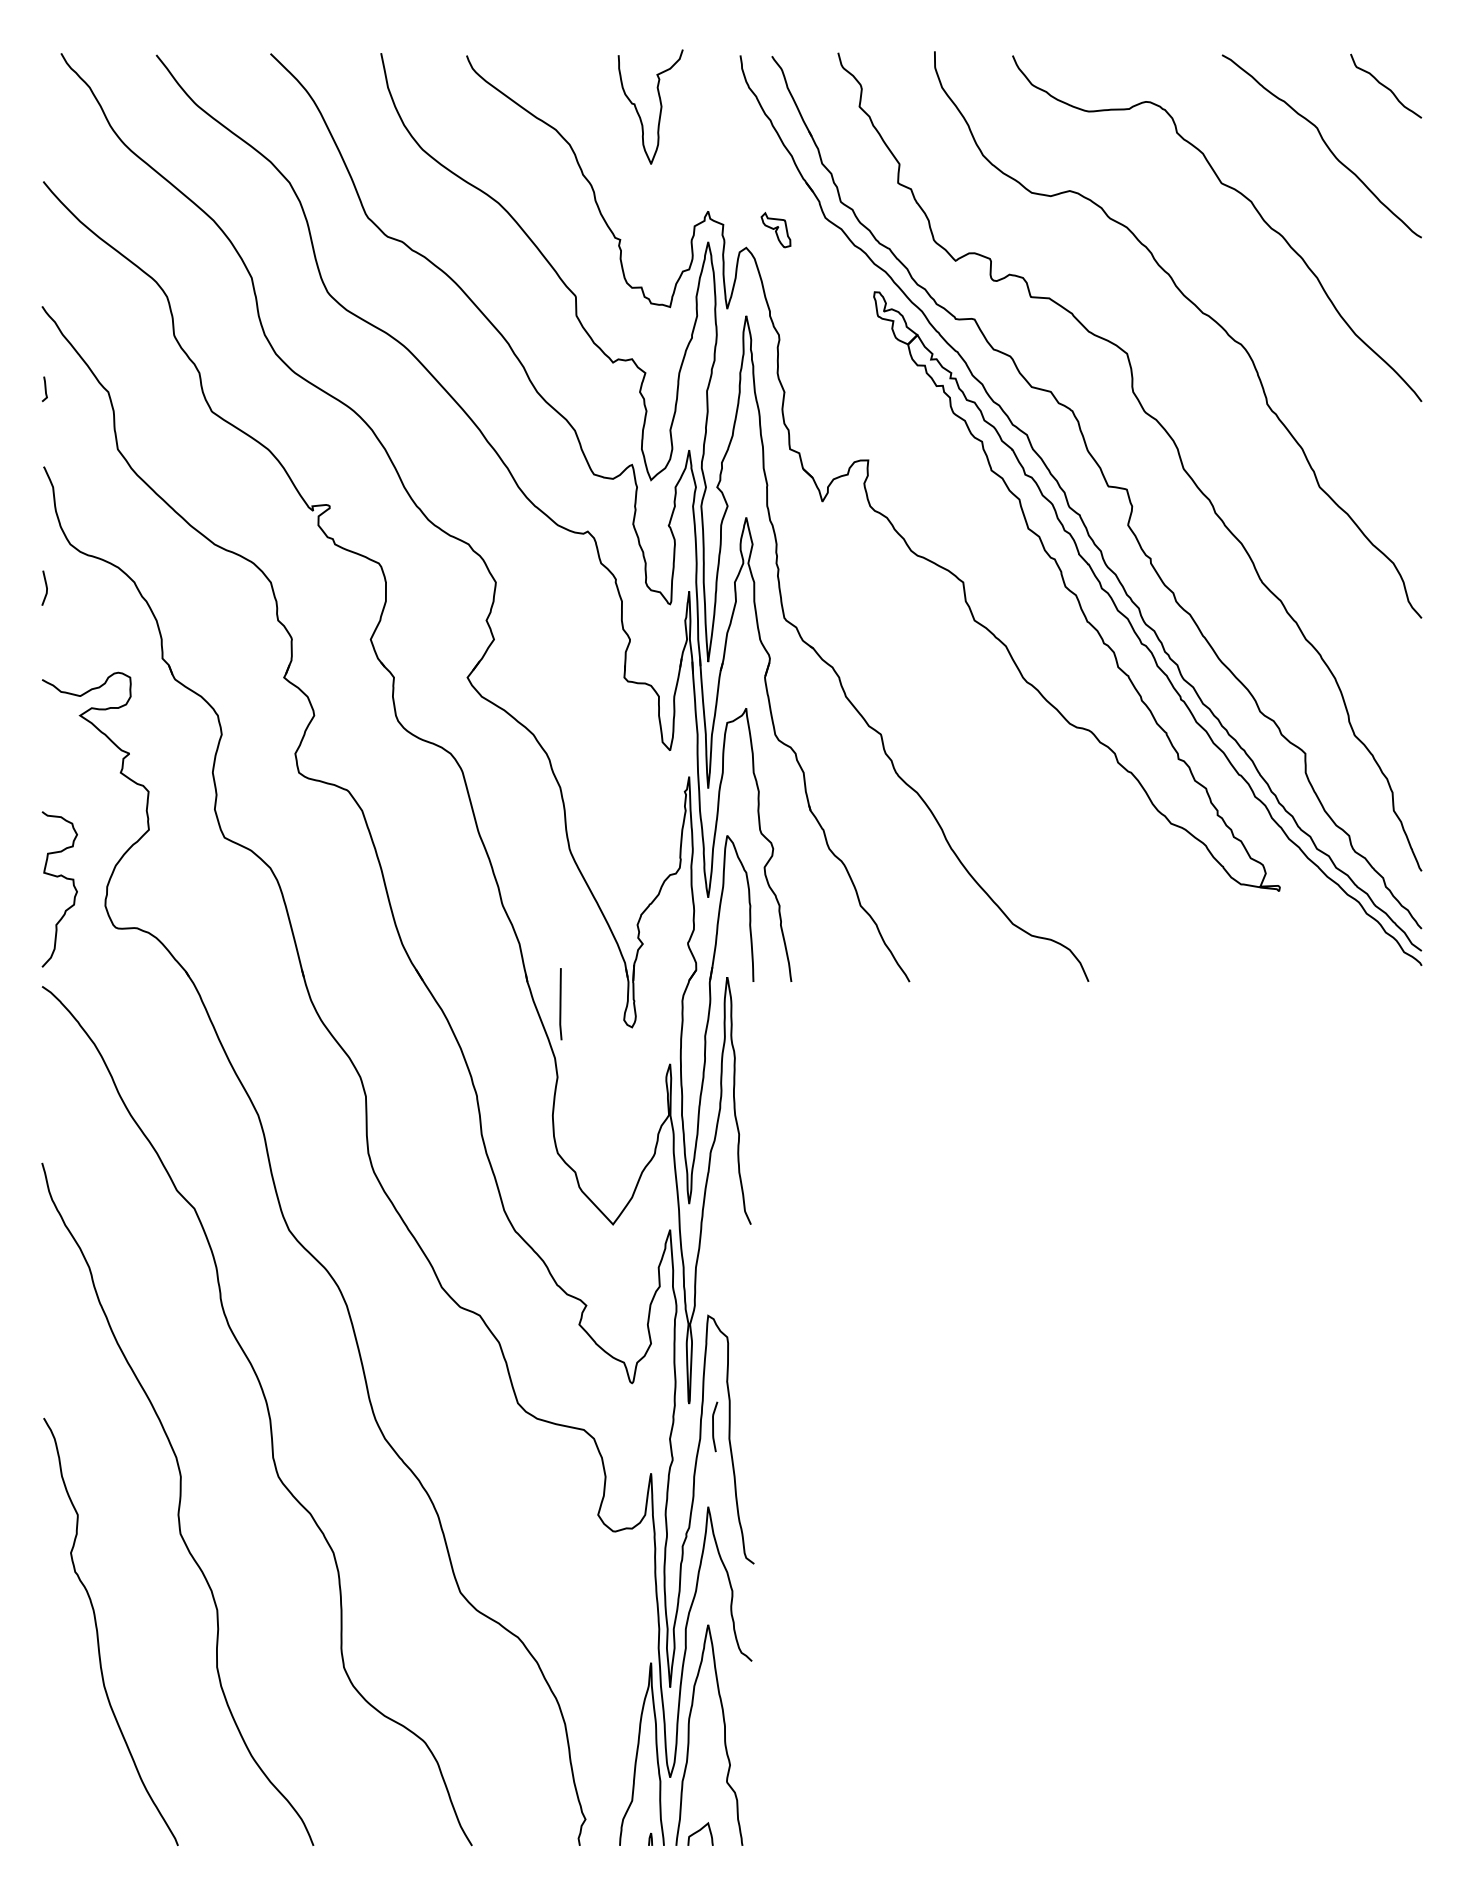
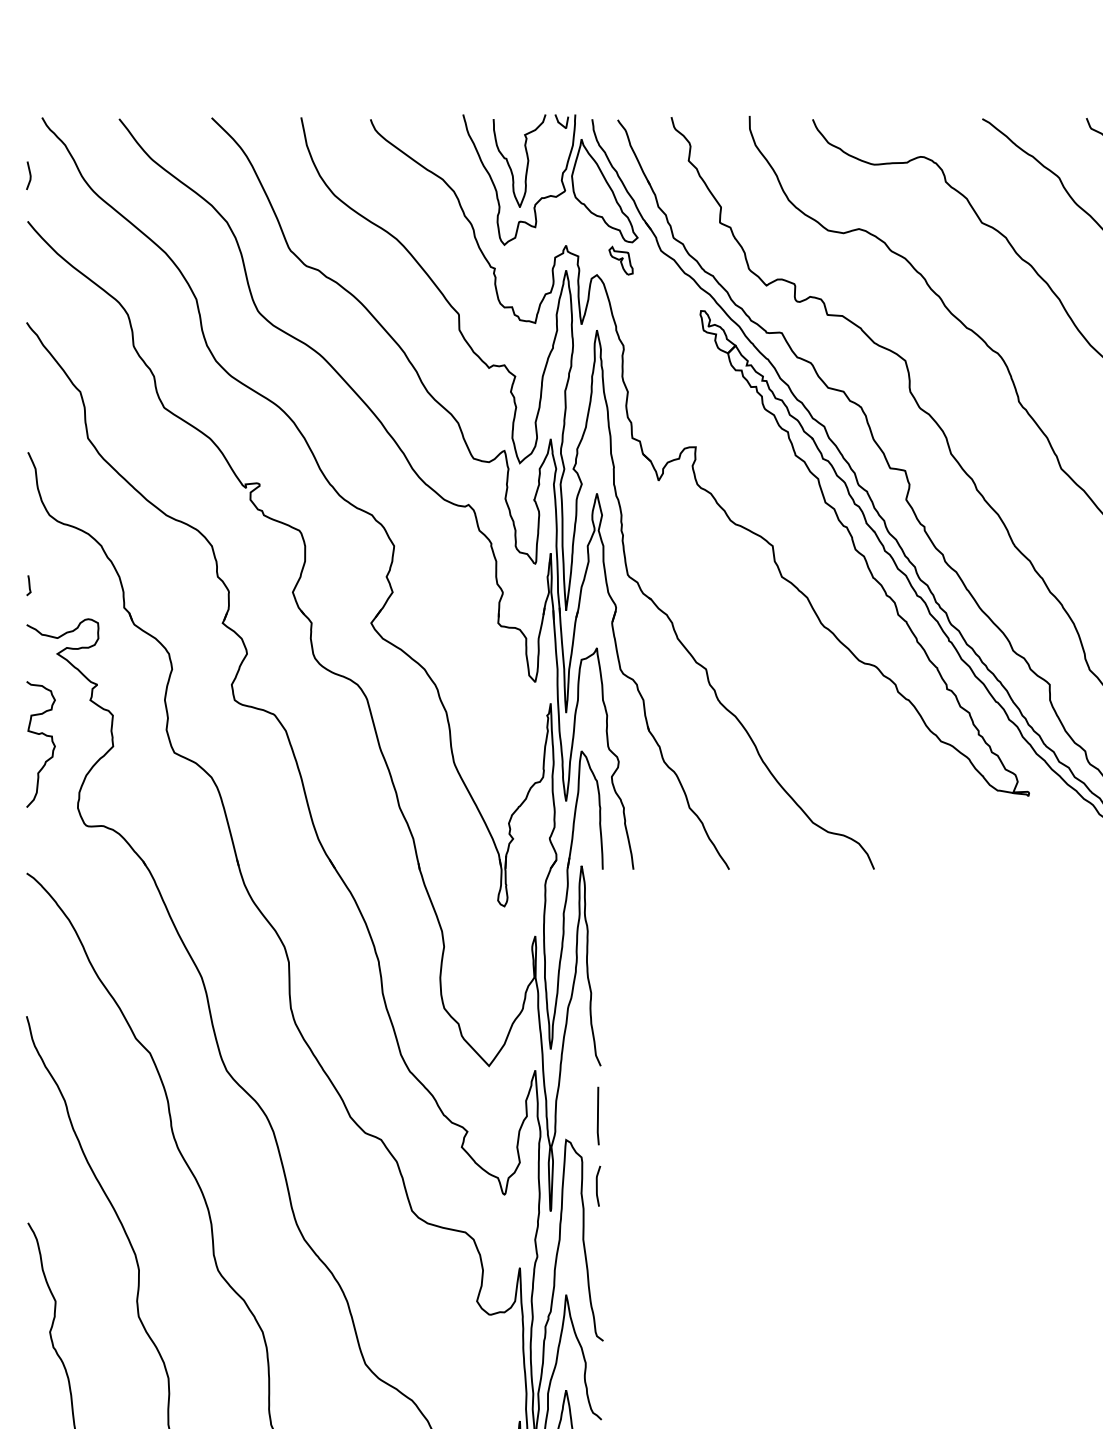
part: (702, 130) -> (561, 180), added
curve: (44, 389) -> (28, 585), moved
line: (45, 586) -> (29, 174), moved
curve: (58, 877) -> (39, 734), moved
line: (560, 1004) -> (597, 1116), moved
curve: (713, 1426) -> (597, 1185), moved

